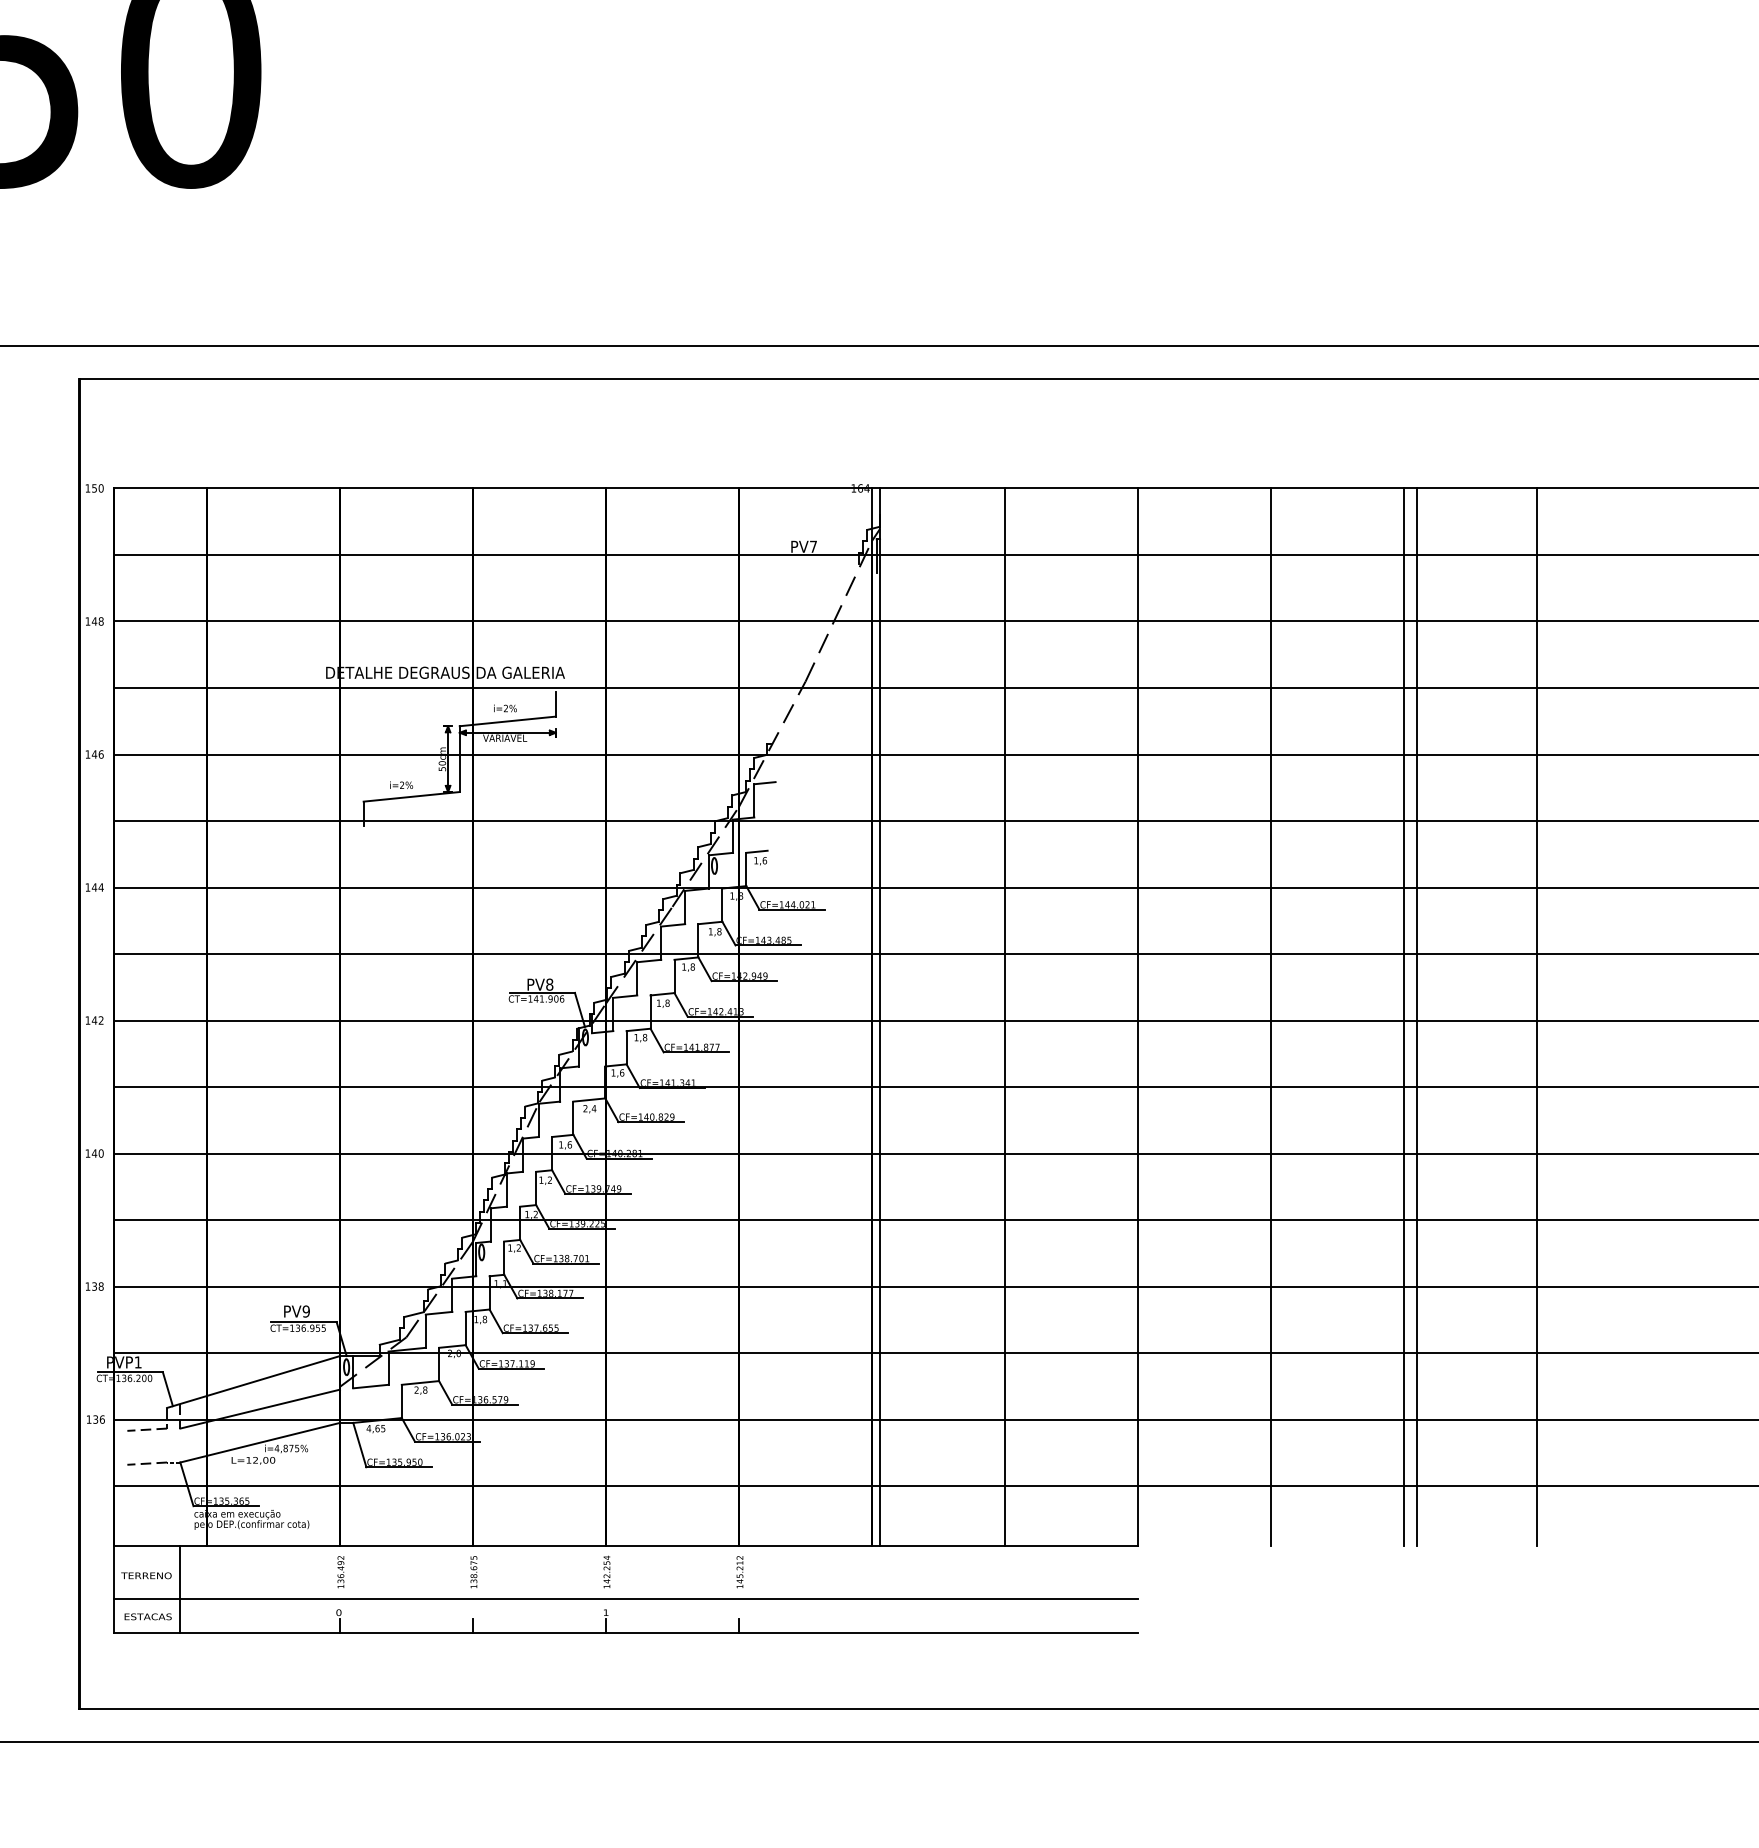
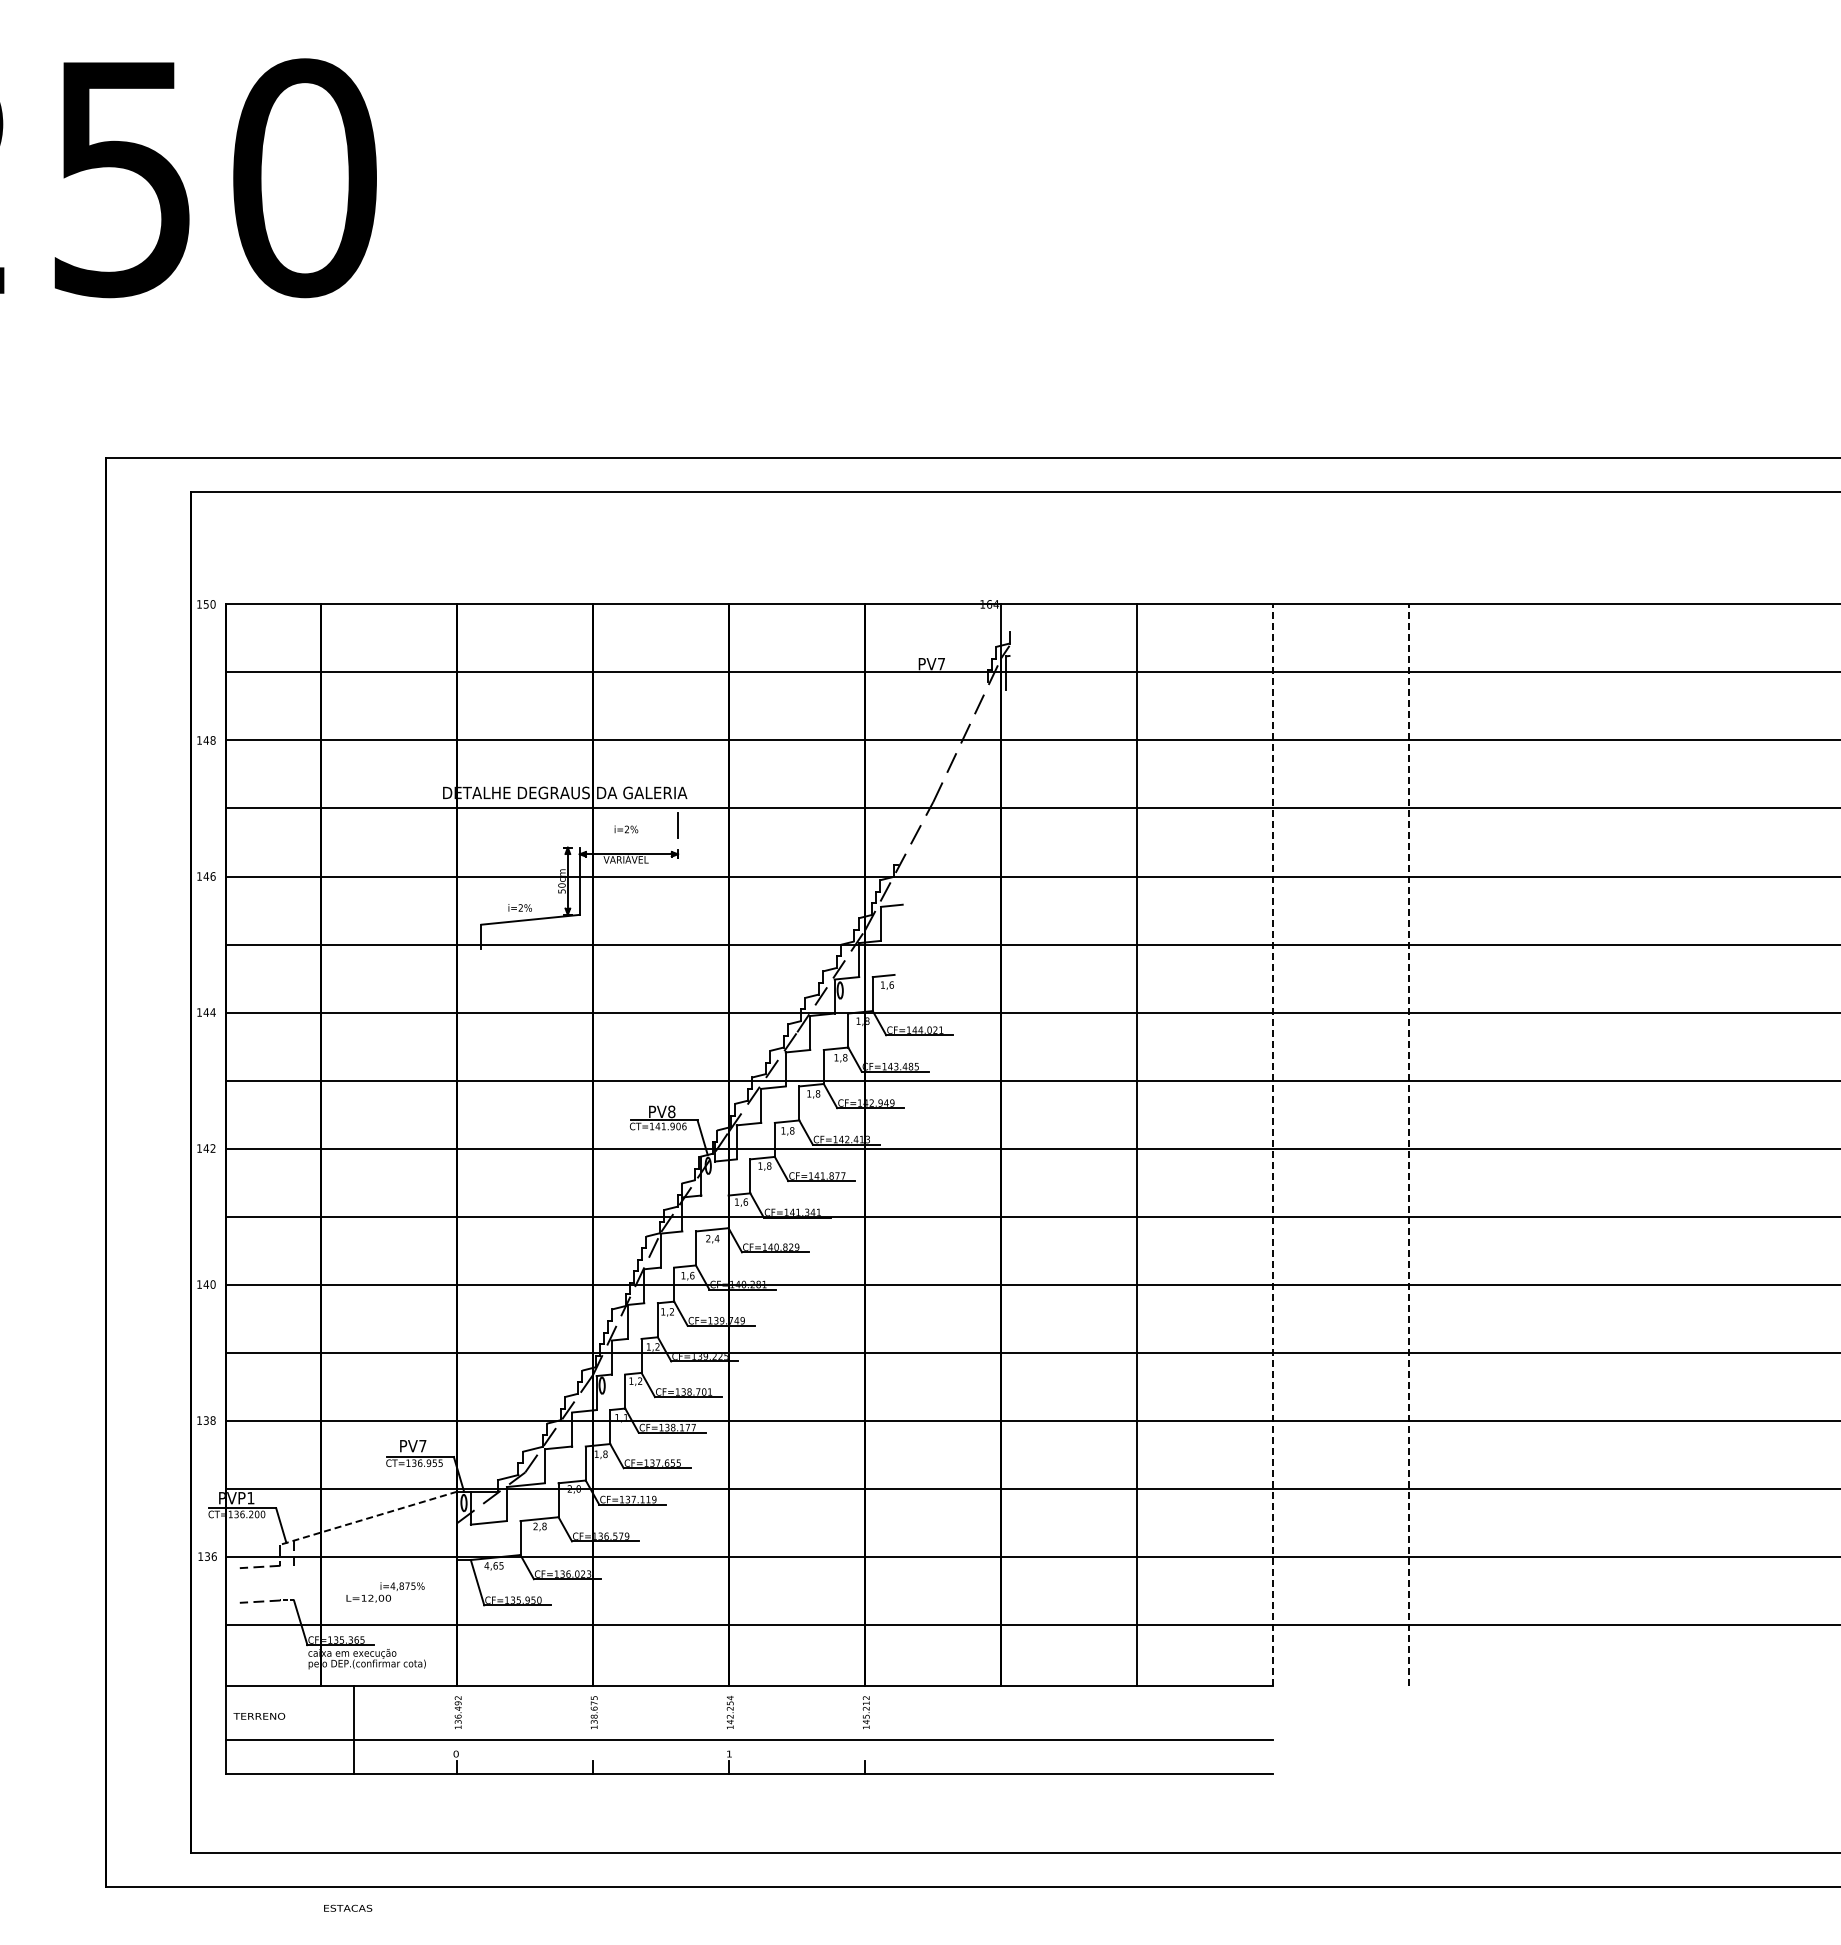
line: (507, 721) -> (628, 842), removed
line: (880, 1016) -> (1009, 1144), removed
line: (1404, 1016) -> (1545, 1144), removed
line: (1417, 1016) -> (1559, 1144), removed
line: (1537, 1016) -> (1681, 1144), removed
line: (1138, 1017) -> (1273, 1145), solid -> dashed
line: (1271, 1017) -> (1409, 1145), solid -> dashed
text: (305, 1310) -> (422, 1445), PV9 -> PV7
line: (253, 1382) -> (368, 1518), solid -> dashed
line: (260, 1408) -> (375, 1545), removed
line: (260, 1442) -> (375, 1580), removed
line: (179, 1589) -> (353, 1730), moved
text: (148, 1616) -> (348, 1907), moved

